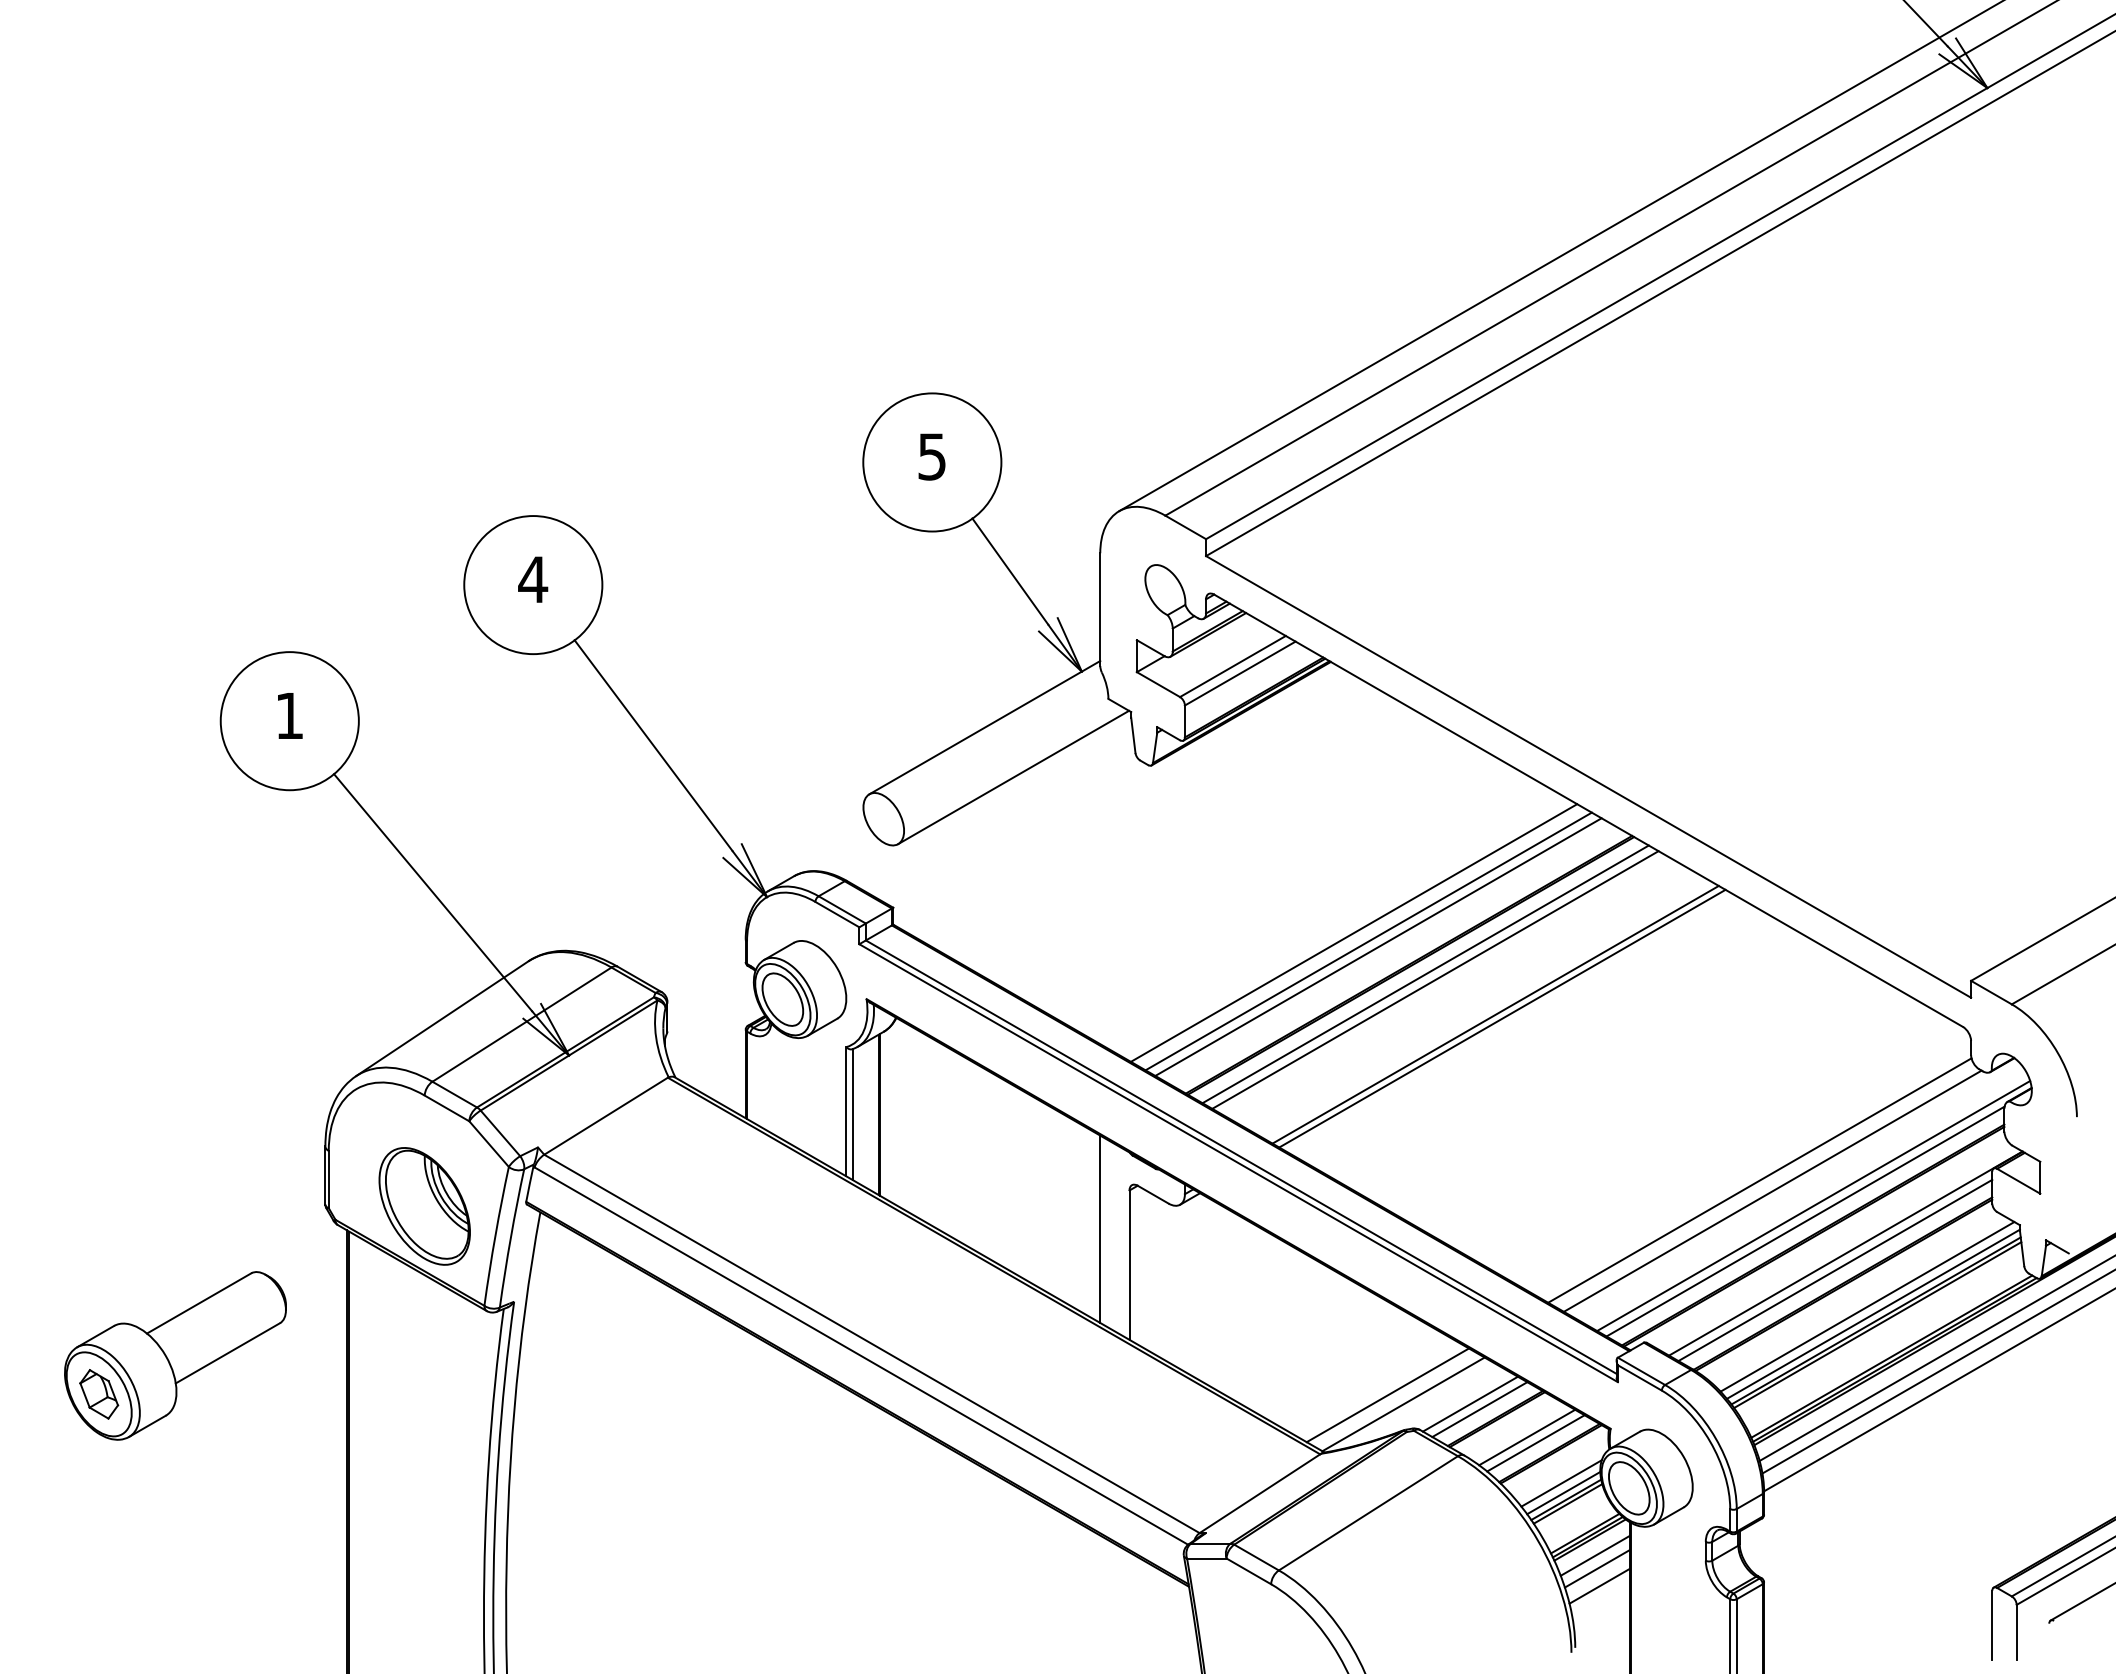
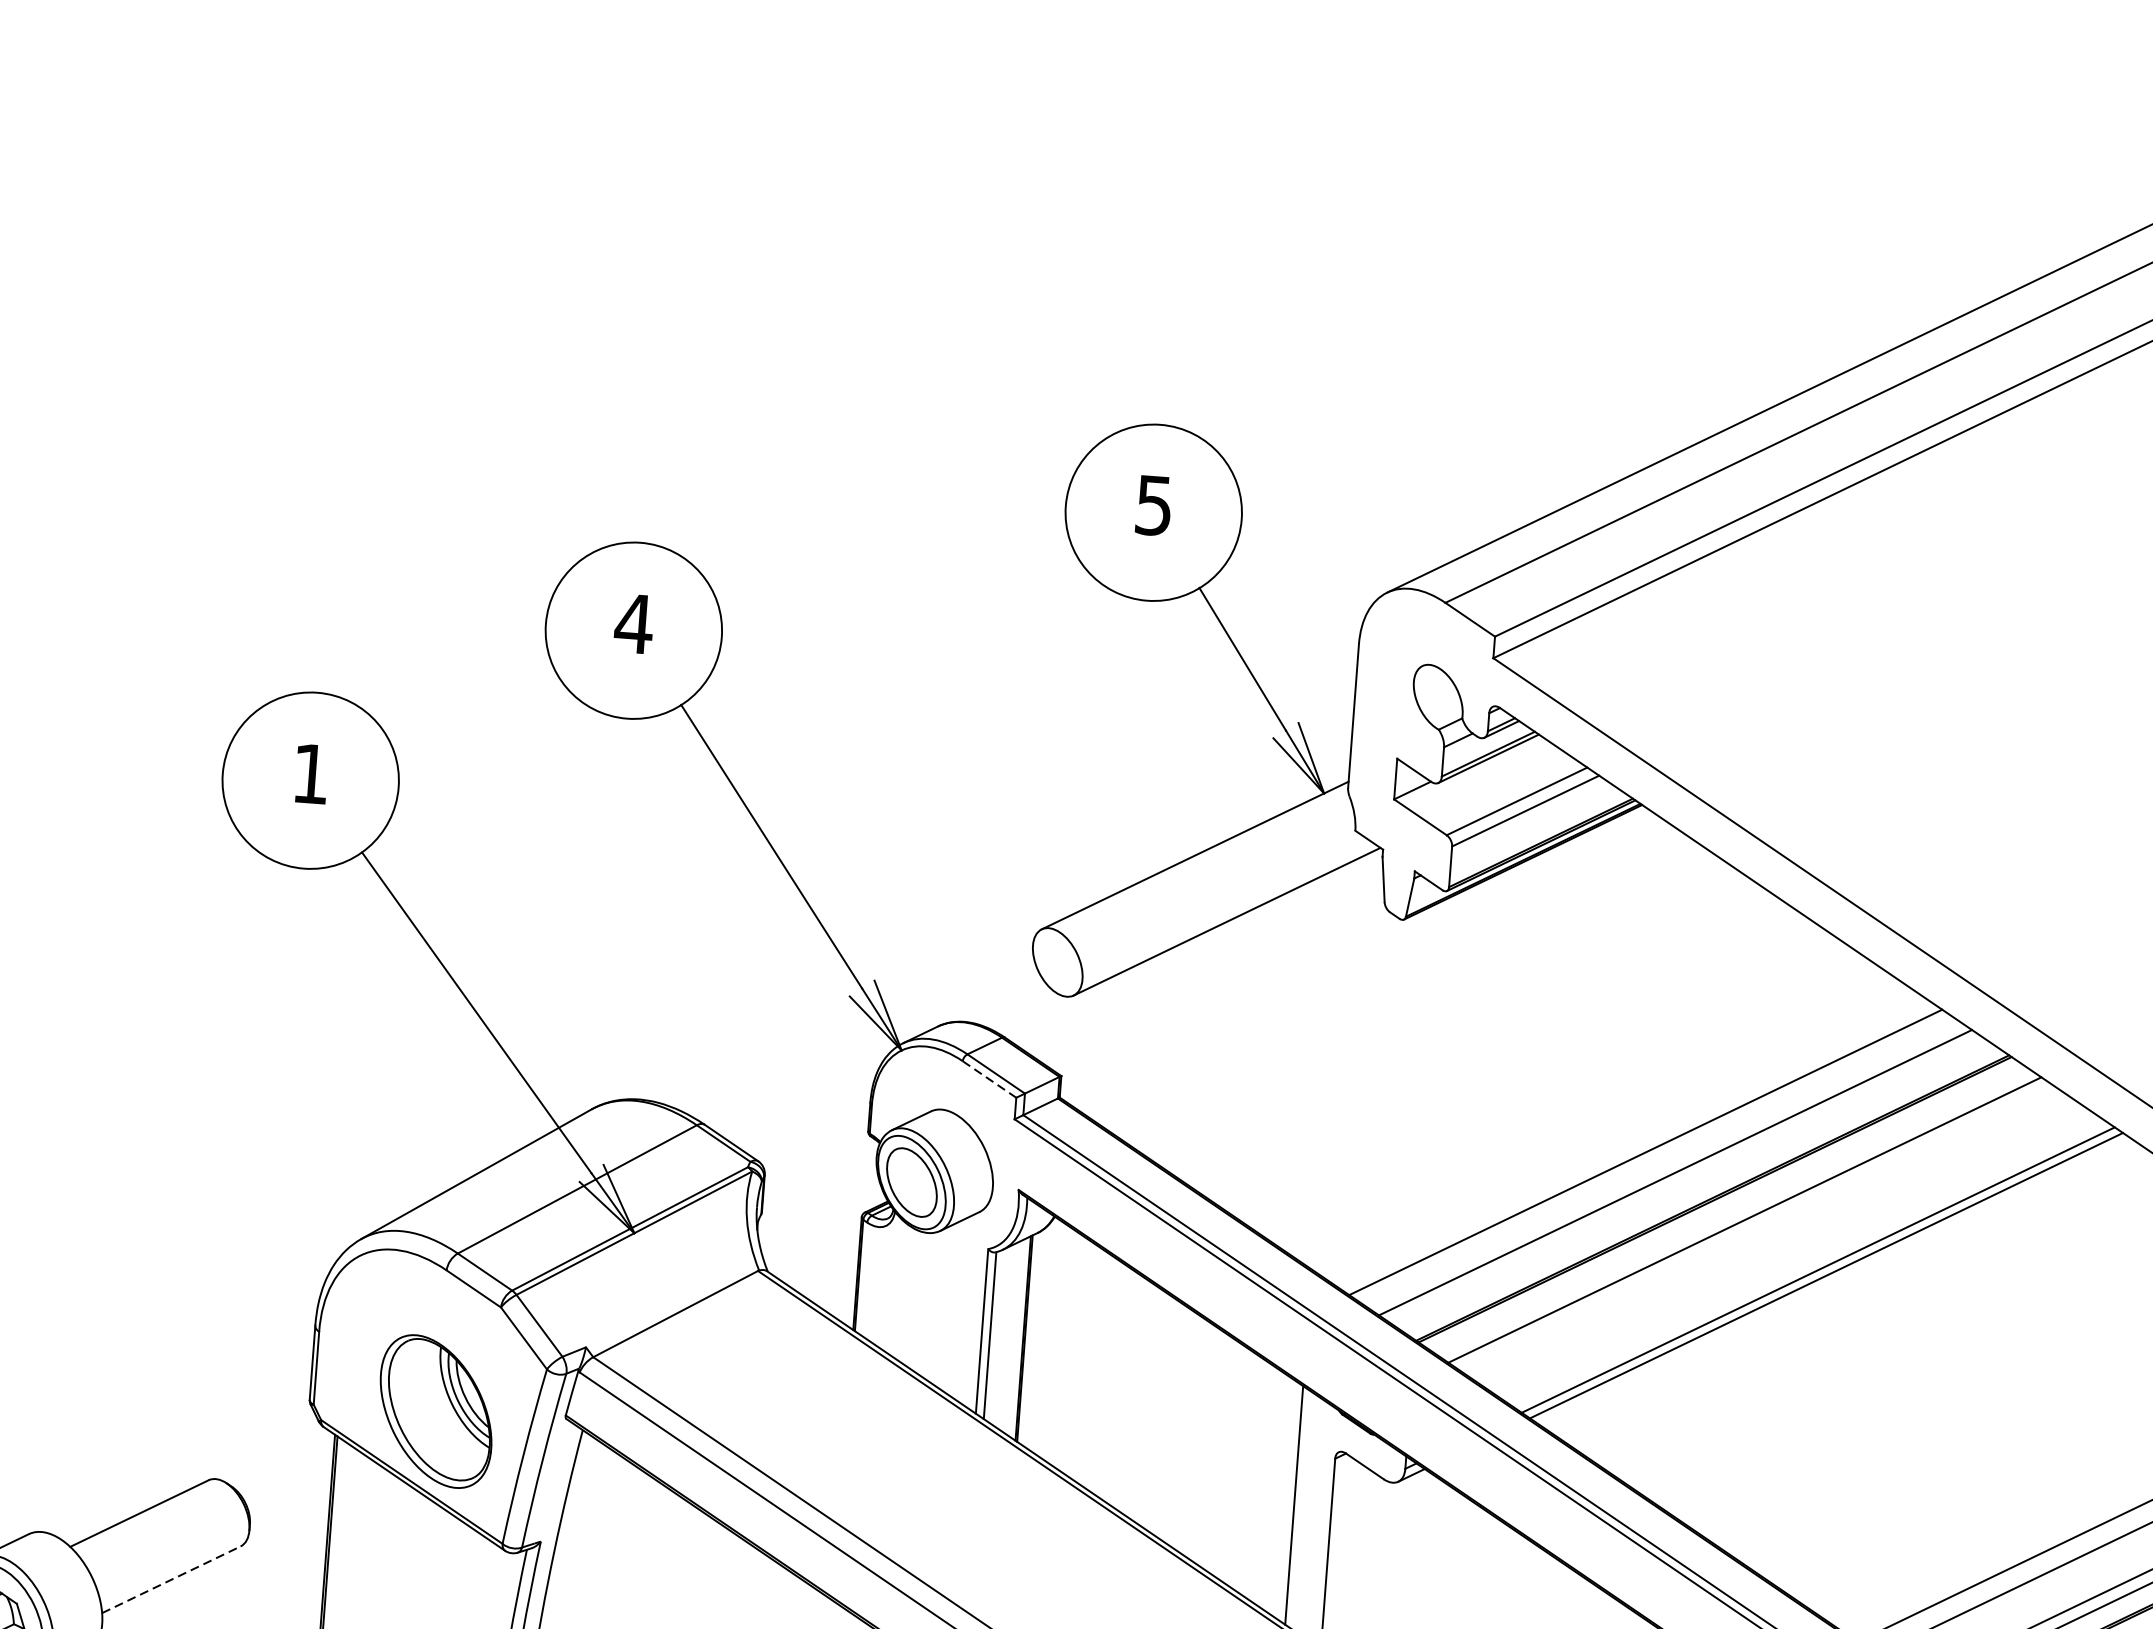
line: (837, 914) -> (989, 1079), solid -> dashed
line: (1368, 941) -> (1663, 1164), removed
line: (1425, 974) -> (1732, 1212), removed
line: (228, 1353) -> (172, 1580), solid -> dashed

